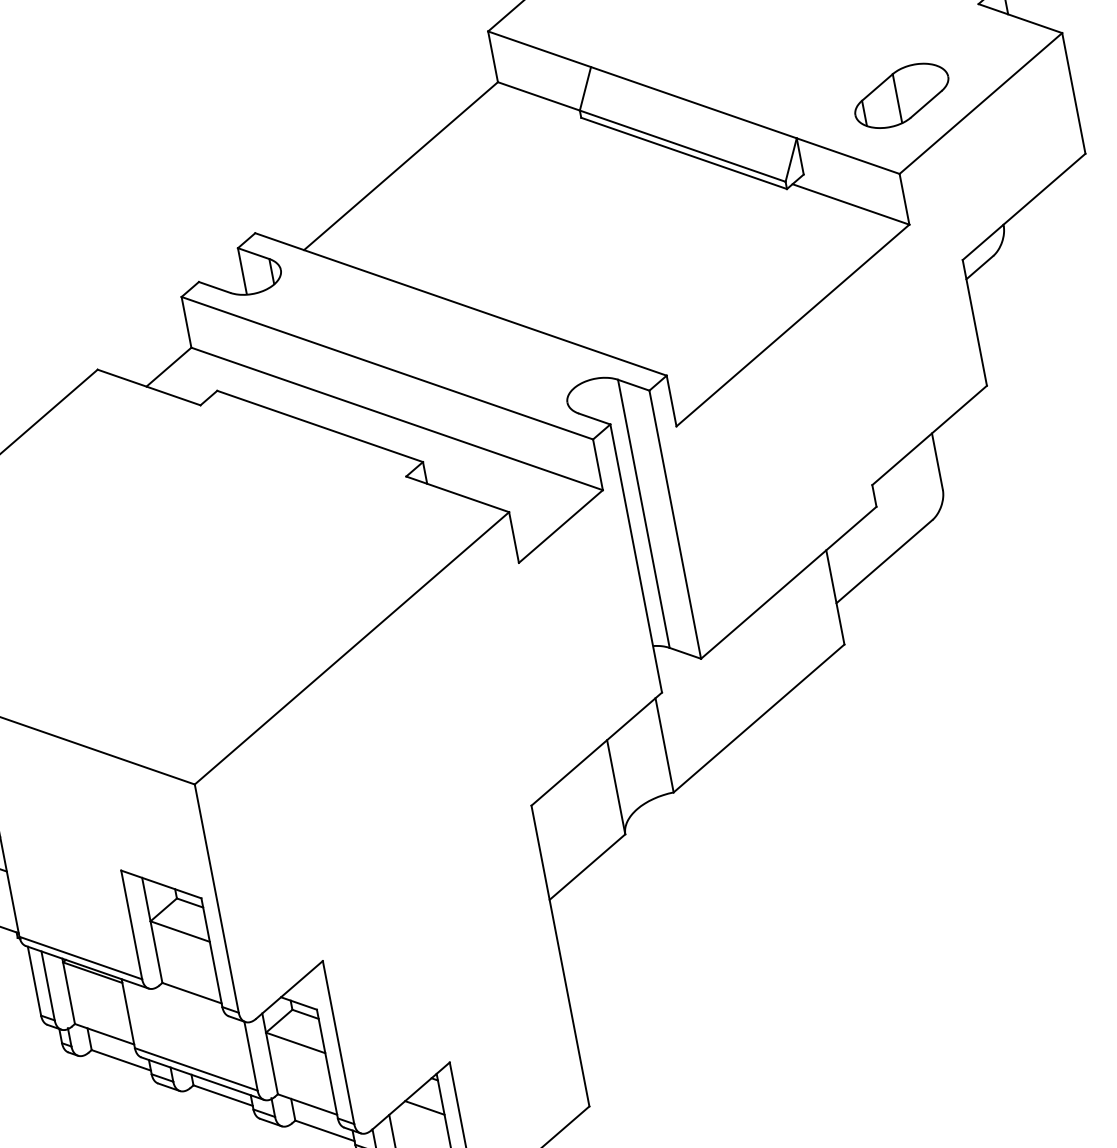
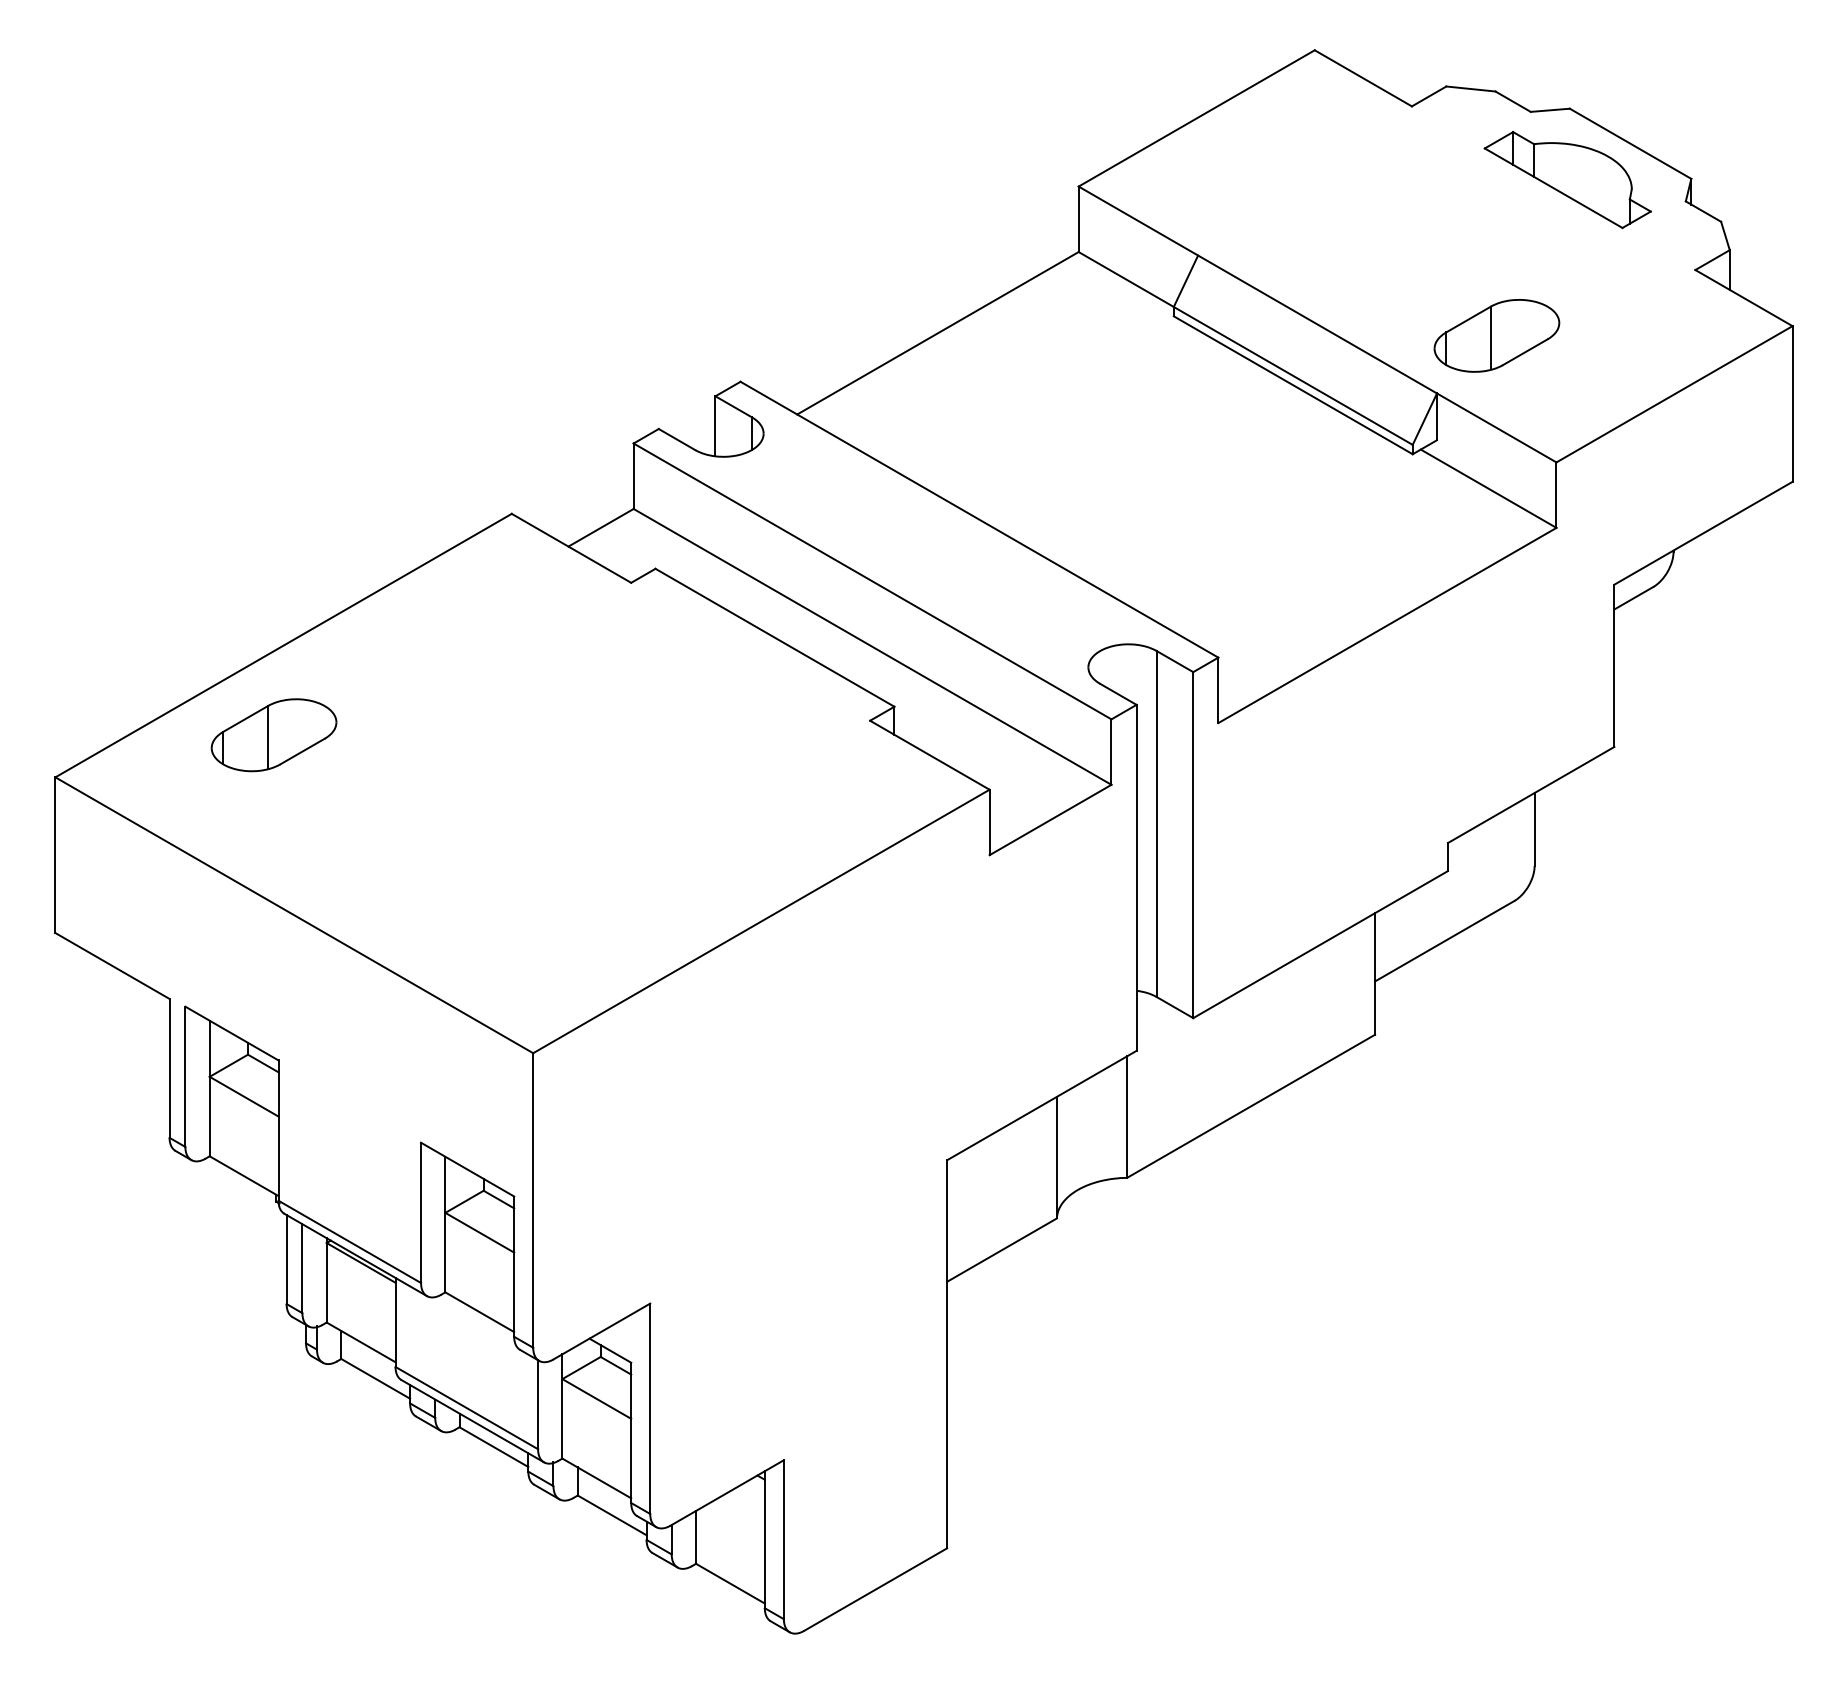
part: (901, 95) -> (1496, 335), moved
line: (424, 1107) -> (741, 1510), removed

